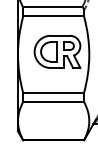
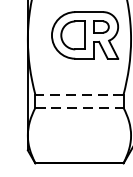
line: (53, 92) -> (79, 94), solid -> dashed
line: (54, 101) -> (80, 107), solid -> dashed

